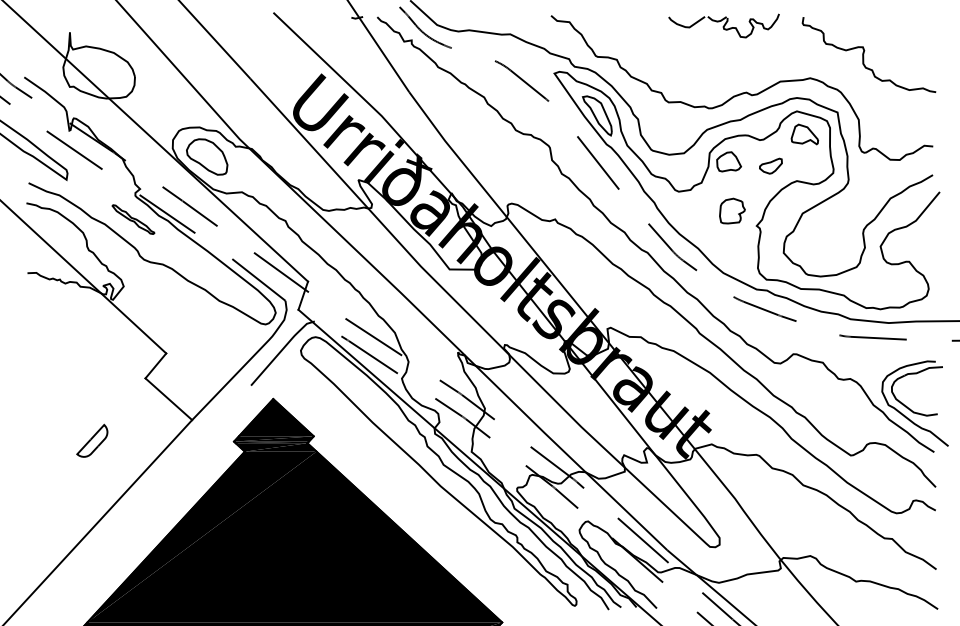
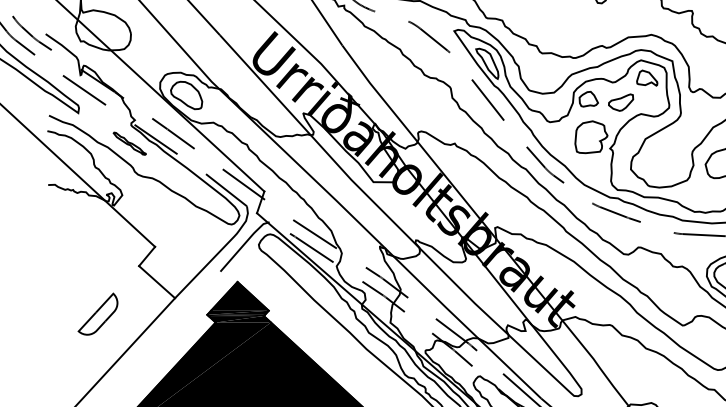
part: (770, 165) -> (620, 102), size x1.43
part: (732, 210) -> (591, 136), size x1.67
part: (92, 440) -> (98, 313), size x1.67

